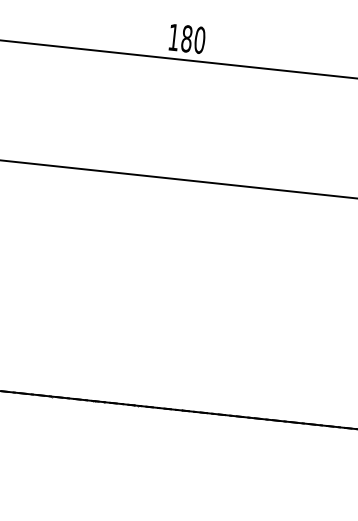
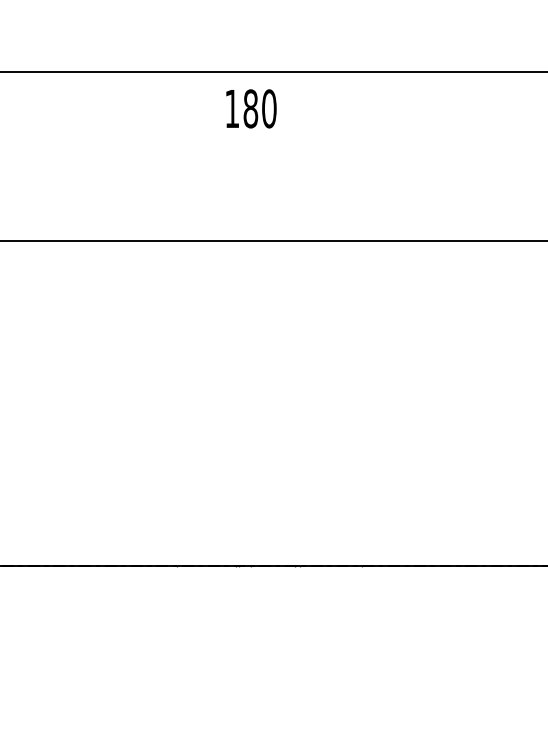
text: (187, 38) -> (251, 108), moved

